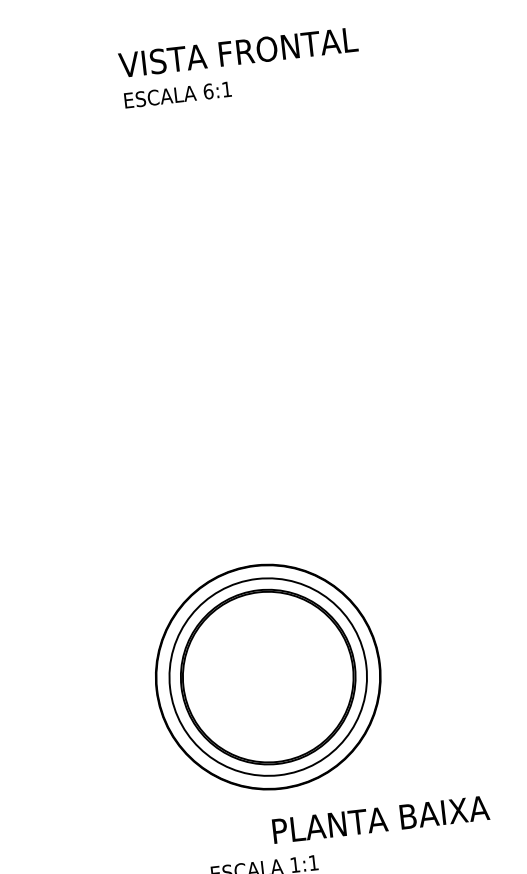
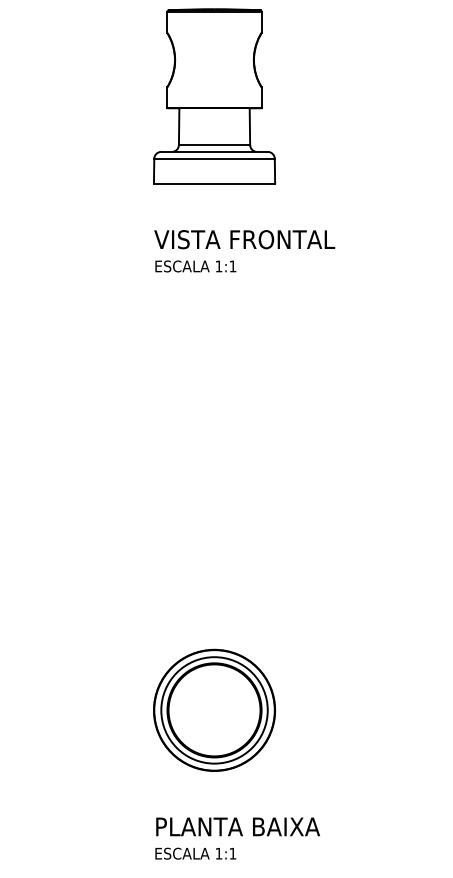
text: (207, 91) -> (218, 266), 6:1 -> 1:1
part: (268, 675) -> (214, 709), size x0.71
text: (380, 819) -> (237, 826), moved

